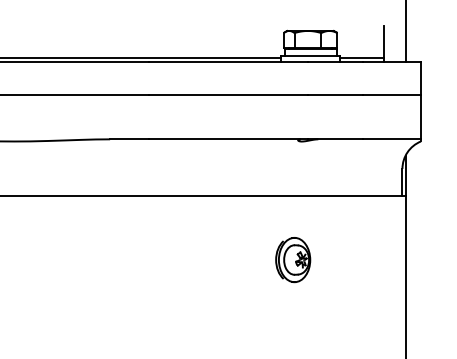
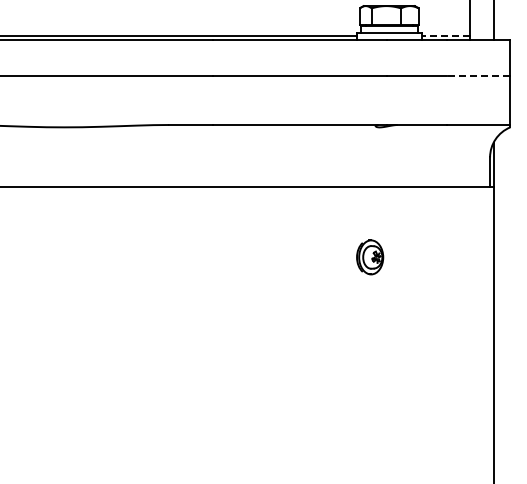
line: (361, 57) -> (445, 35), solid -> dashed
line: (391, 95) -> (478, 76), solid -> dashed
part: (292, 260) -> (369, 257), size x0.7

